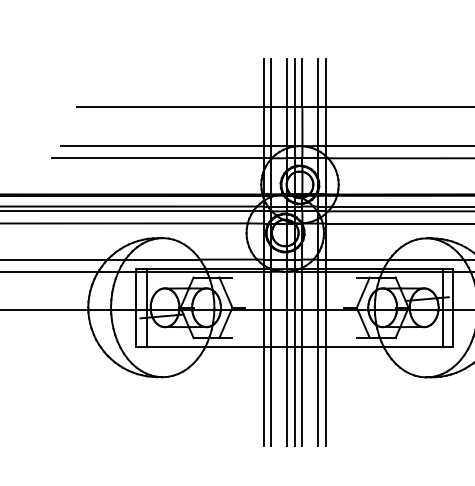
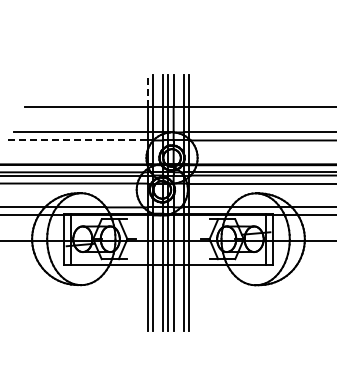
line: (262, 82) -> (147, 90), solid -> dashed
line: (158, 158) -> (78, 140), solid -> dashed

